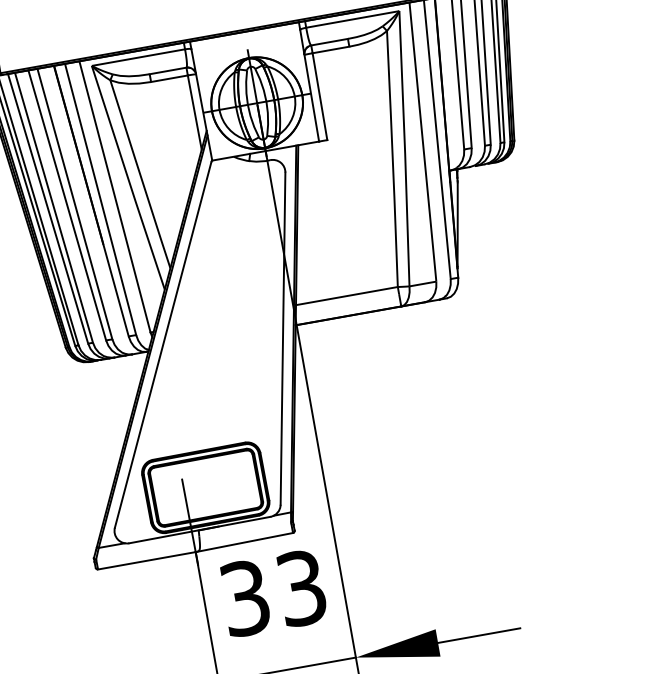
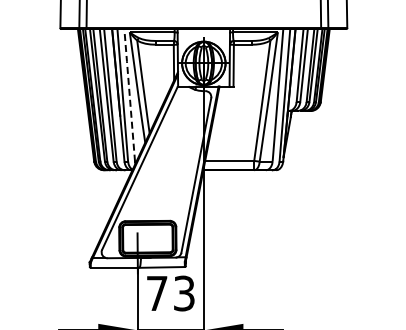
line: (114, 197) -> (129, 95), solid -> dashed
text: (246, 598) -> (157, 293), 33 -> 73

